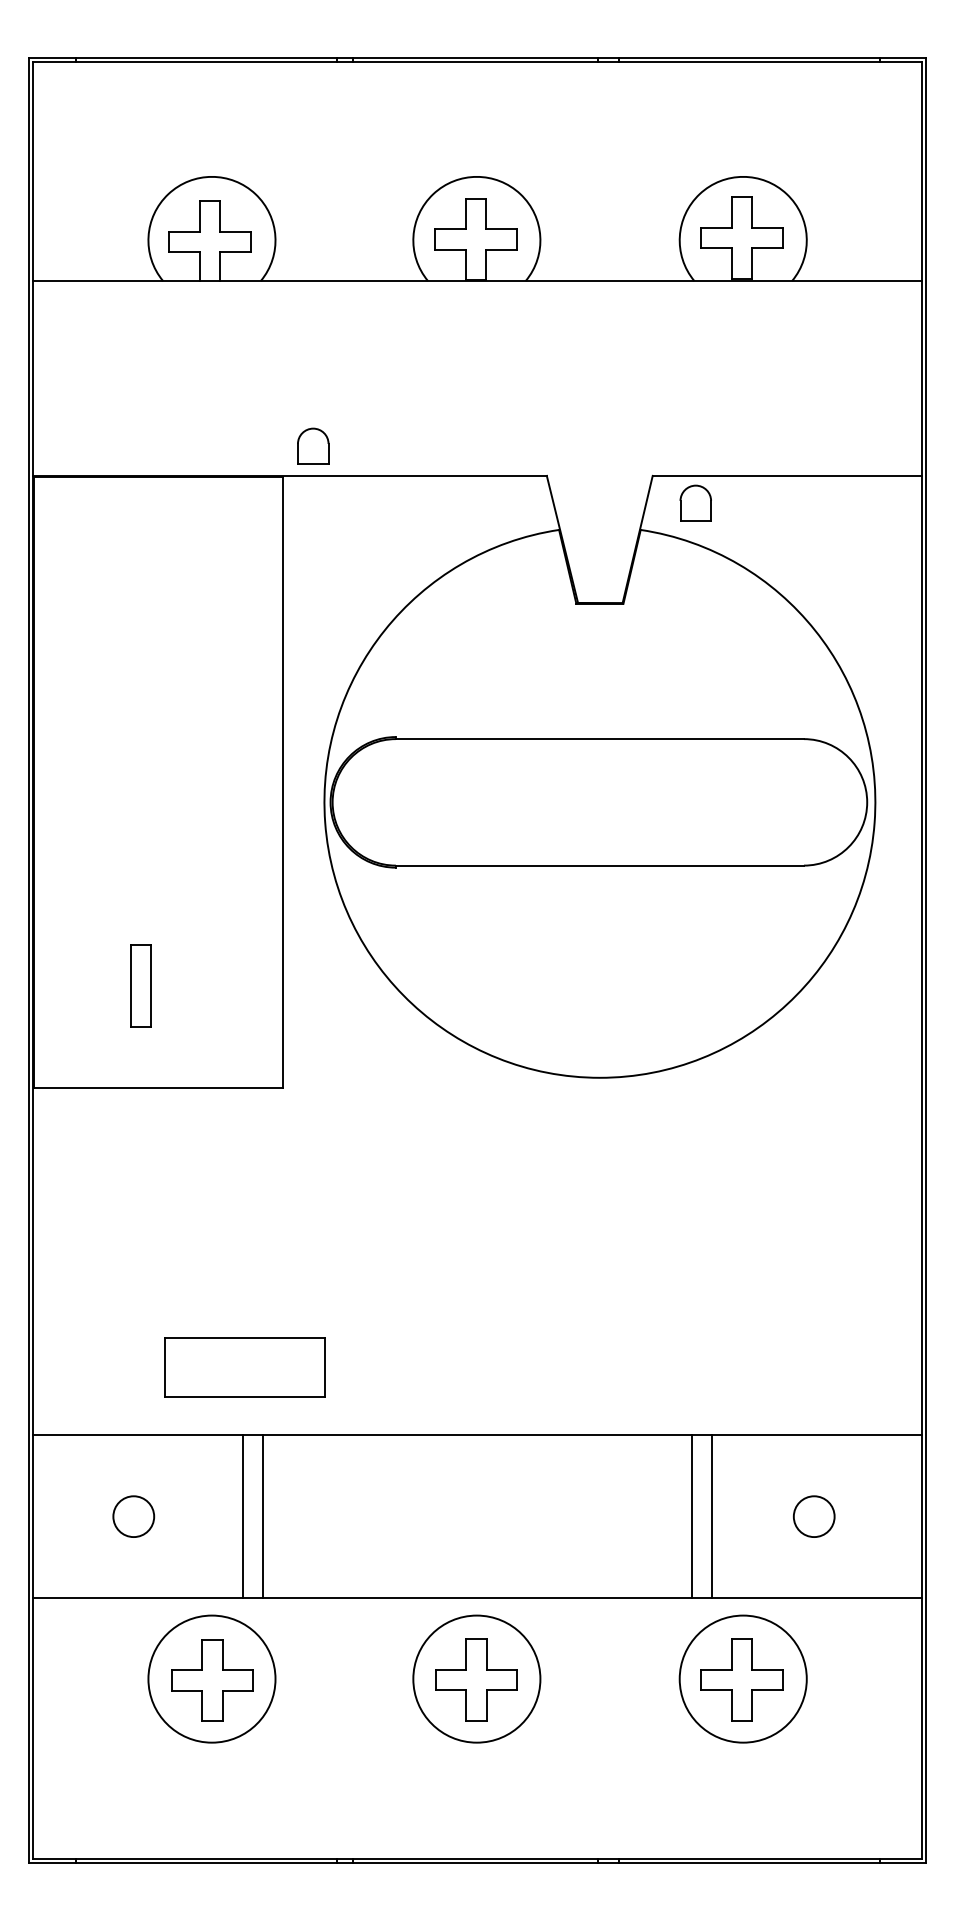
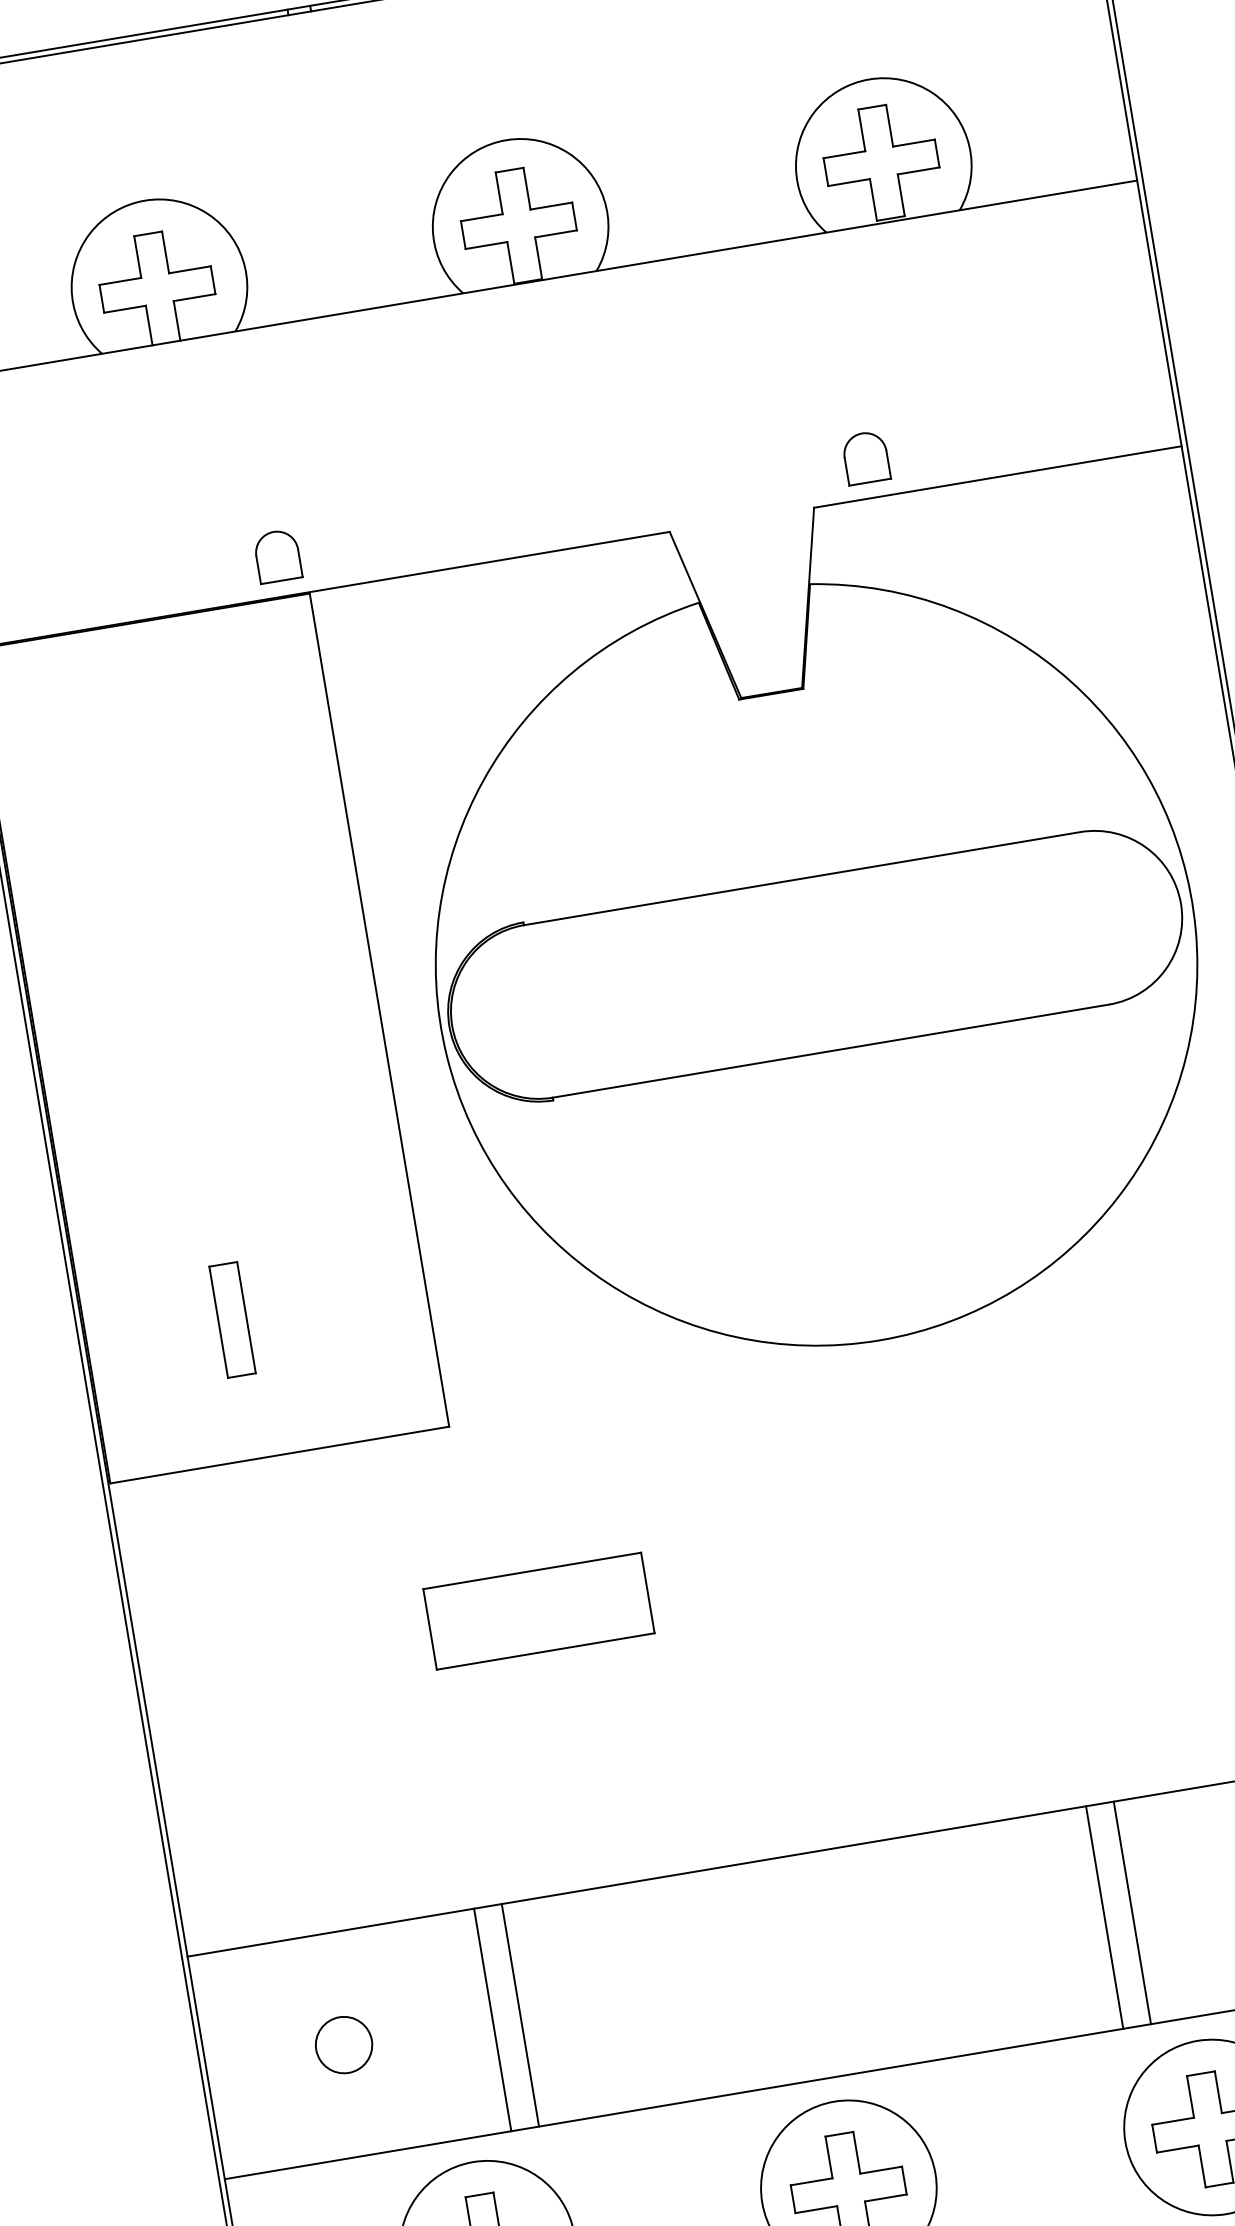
part: (313, 445) -> (277, 554), moved
part: (695, 502) -> (865, 456), moved
part: (244, 1367) -> (538, 1611), moved

